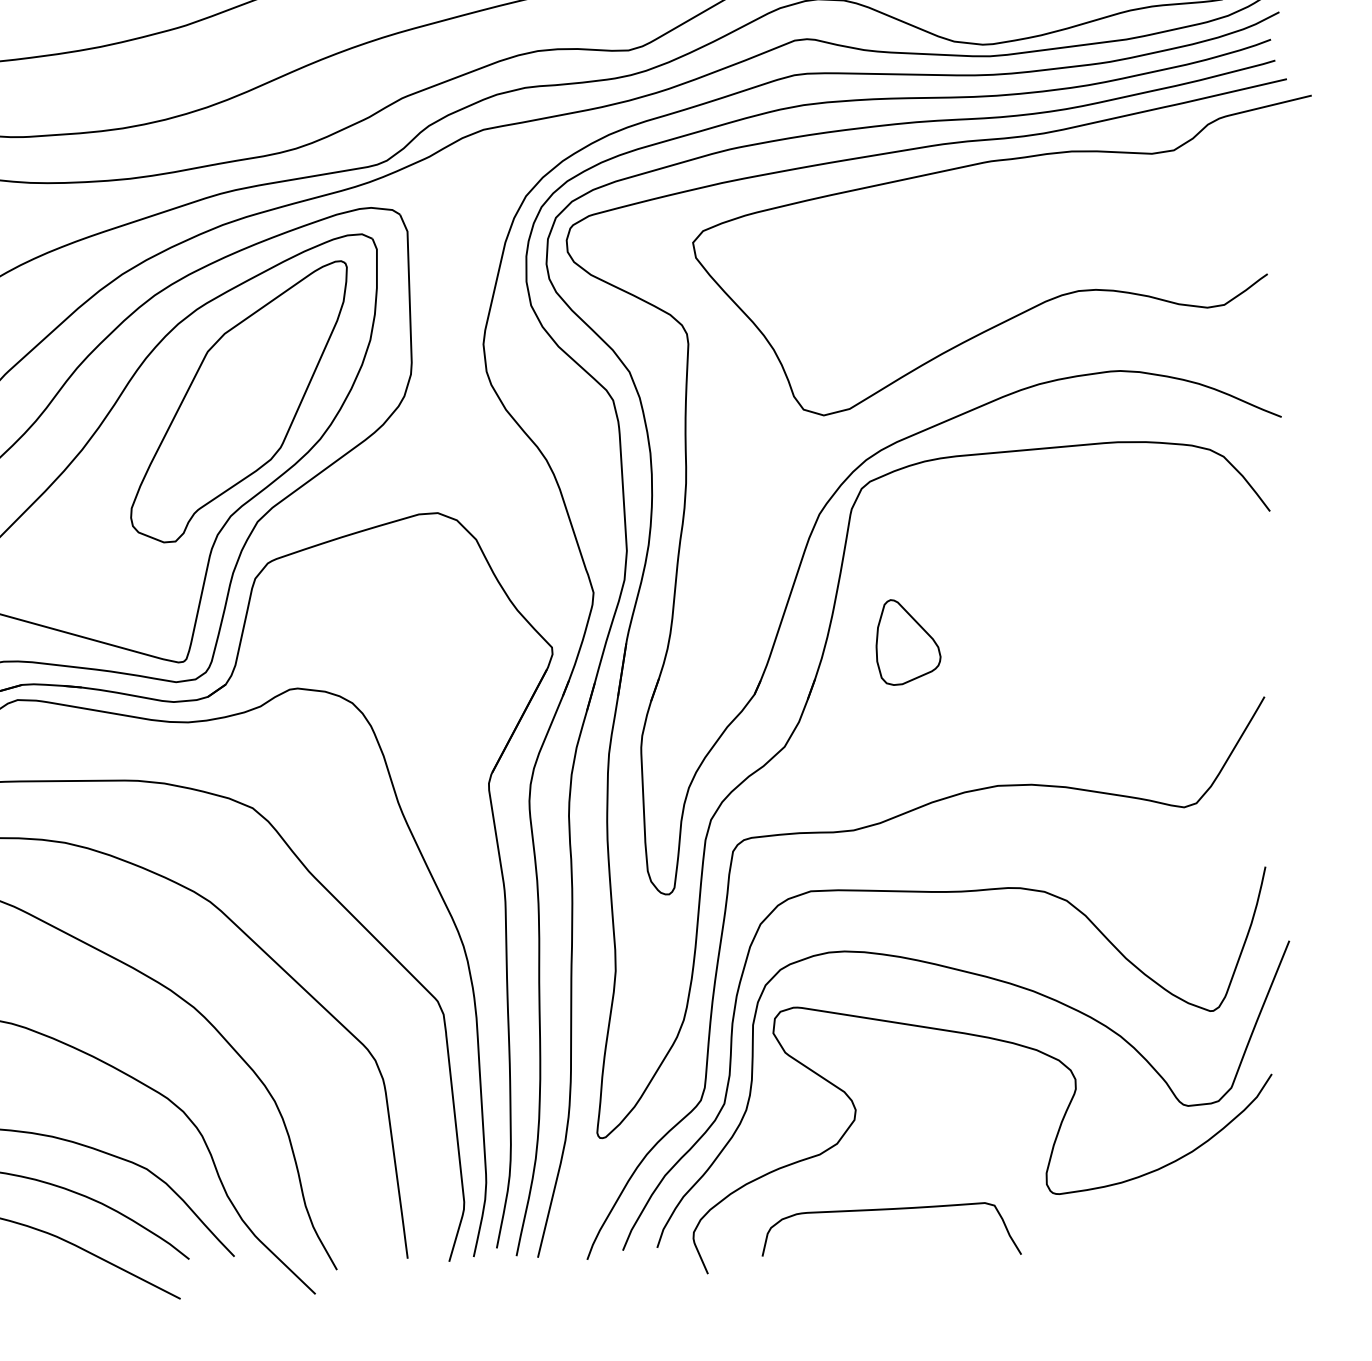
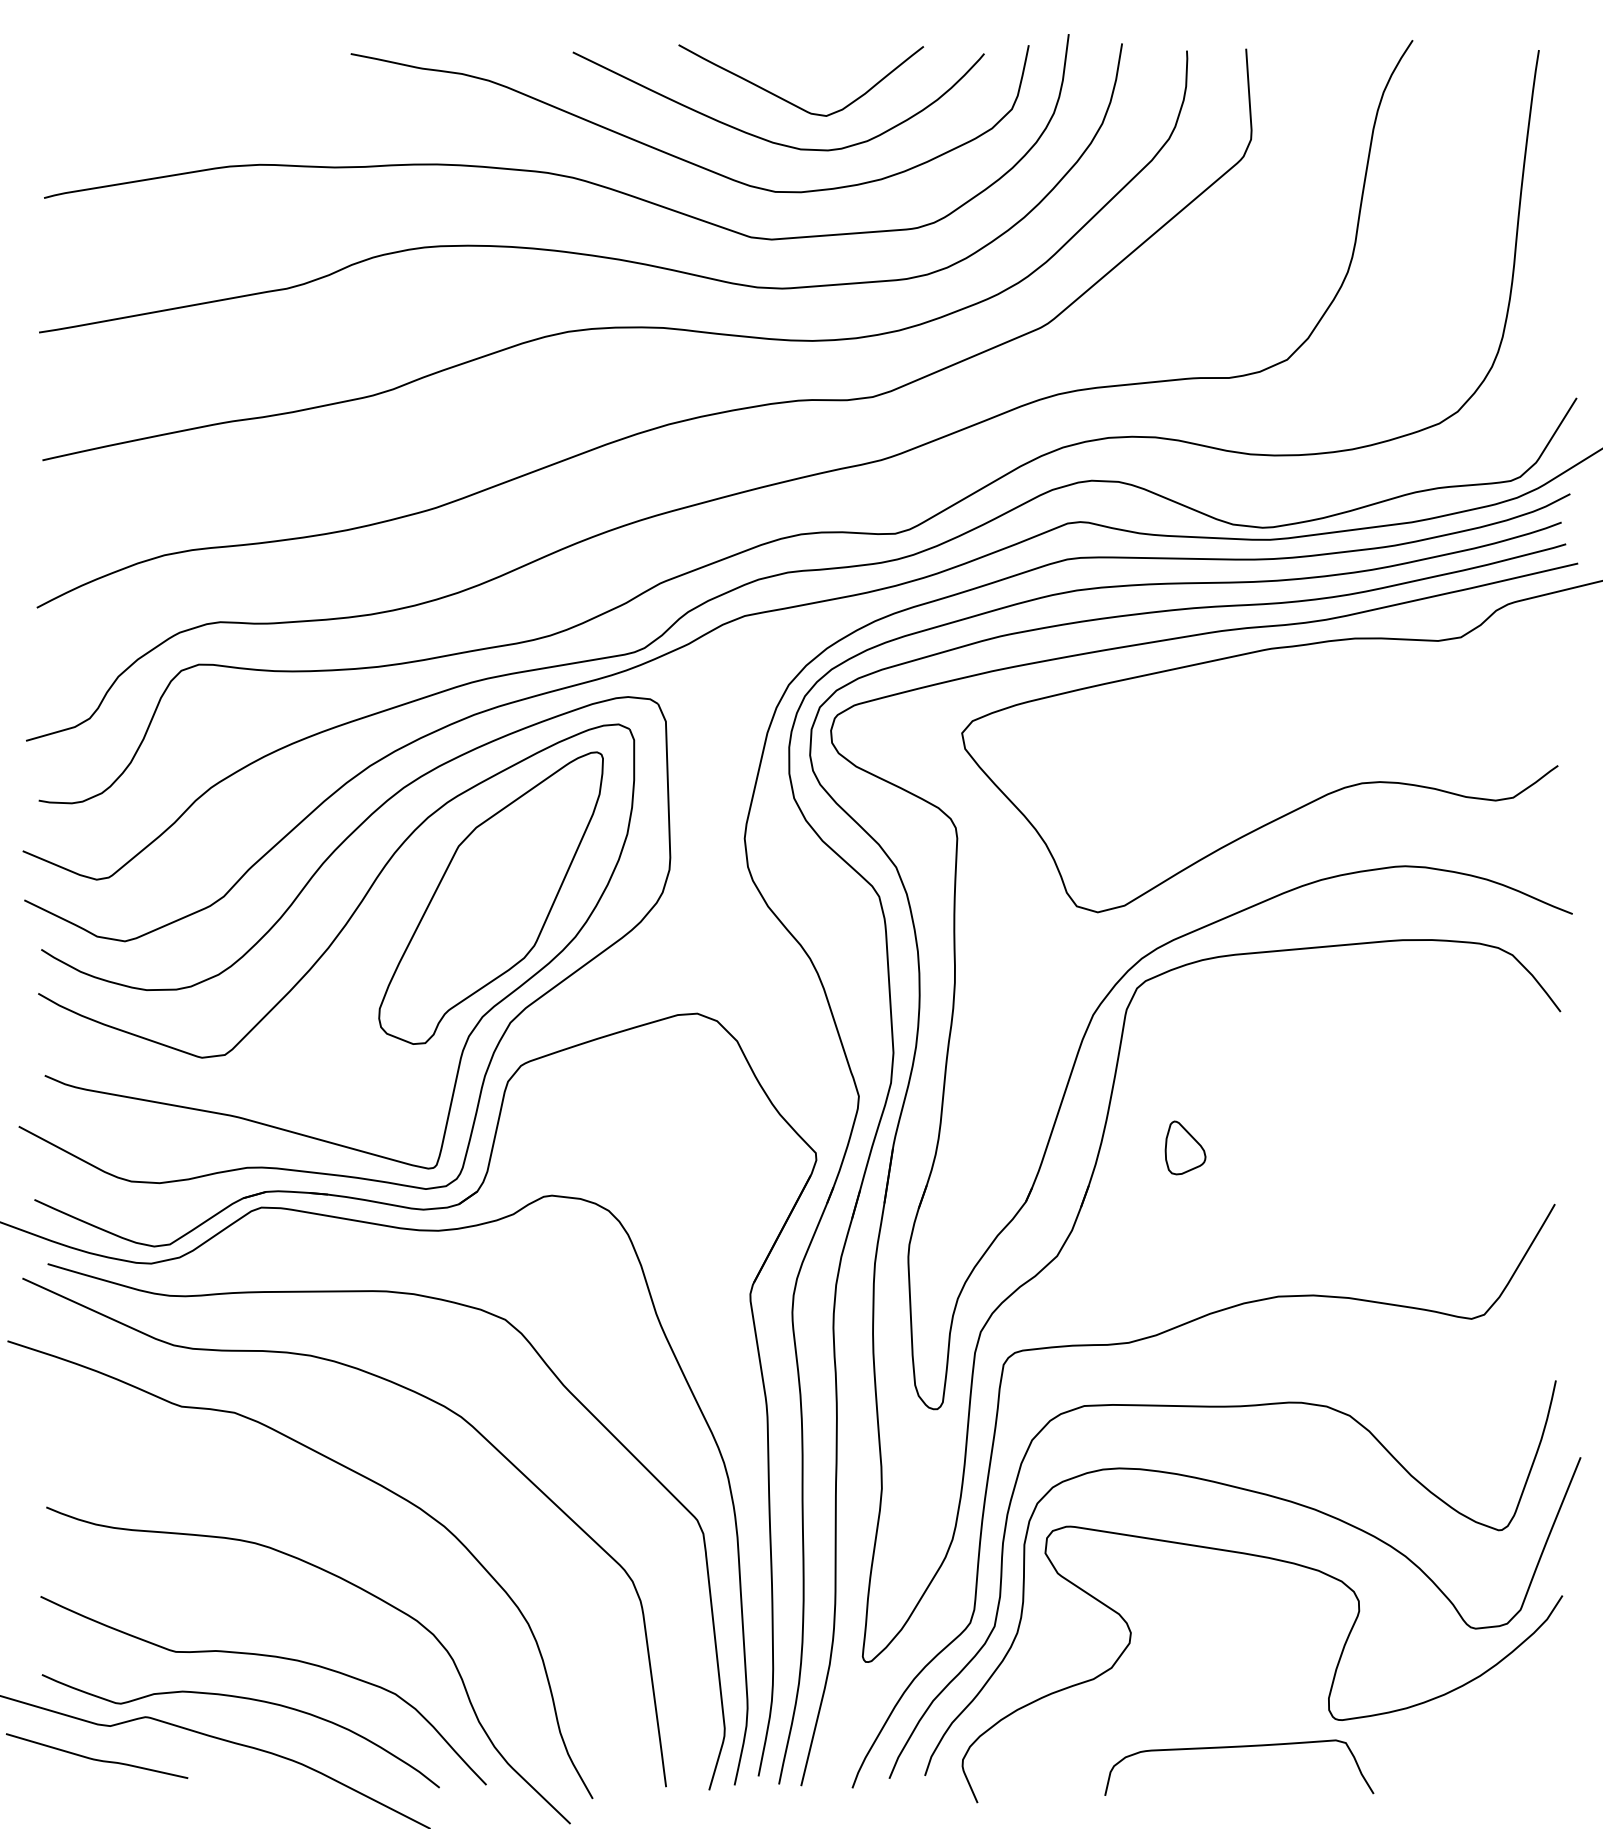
part: (908, 642) -> (1185, 1147), size x0.6
curve: (892, 1209) -> (1239, 1747), moved

